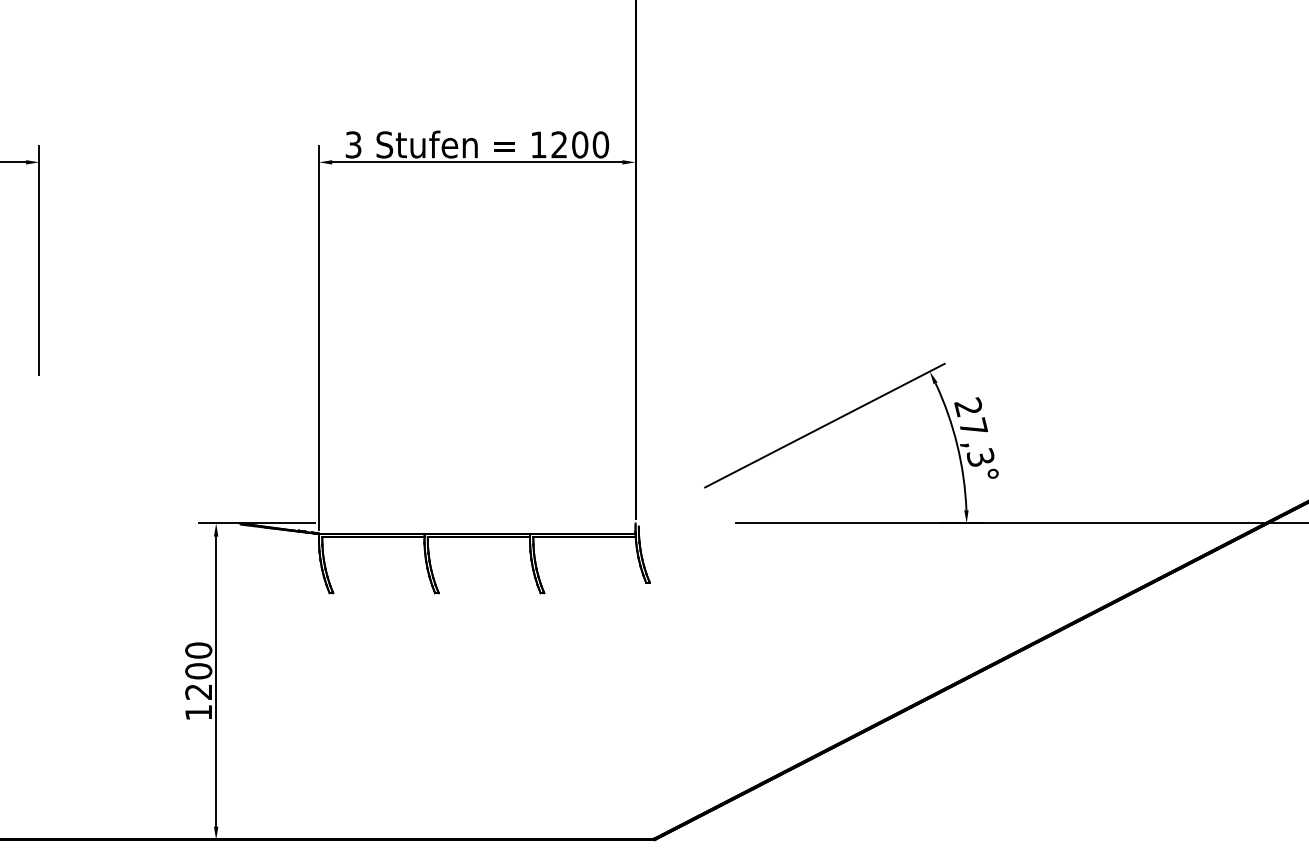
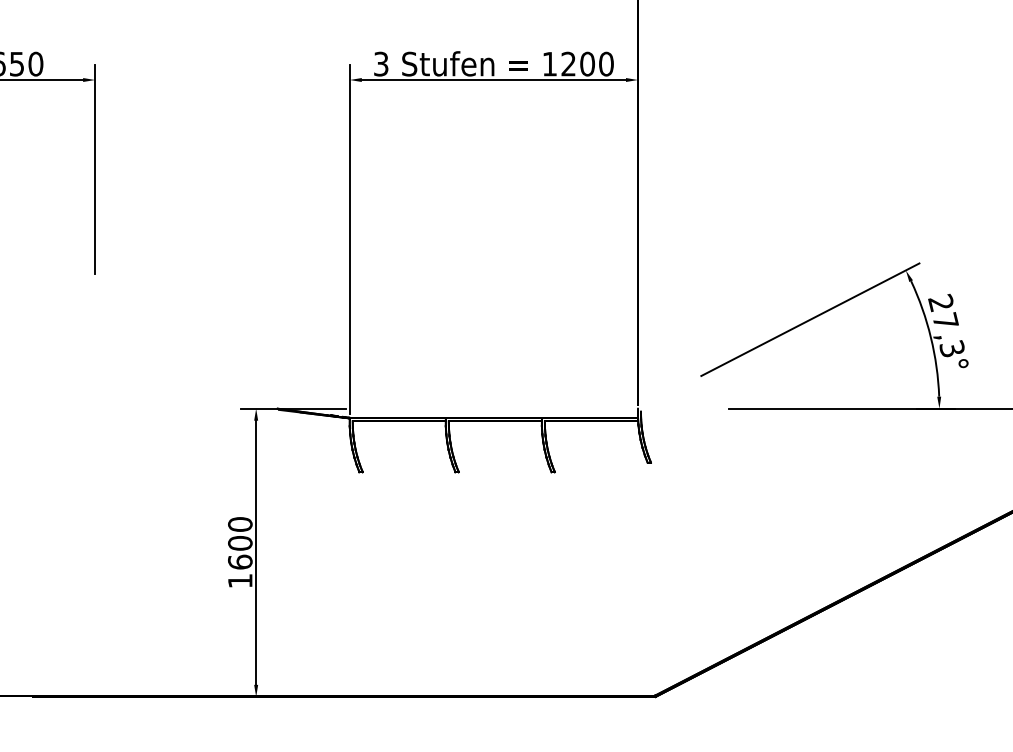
text: (198, 691) -> (240, 561), 1200 -> 1600

